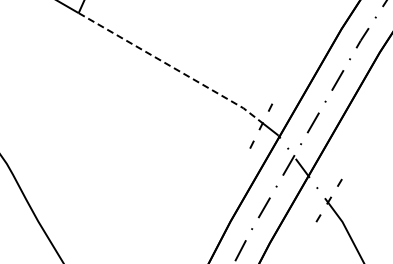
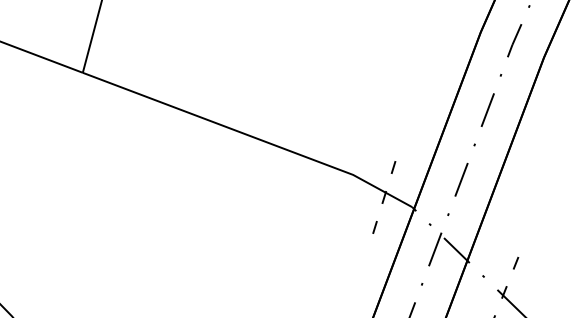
line: (172, 67) -> (236, 131), dashed -> solid

